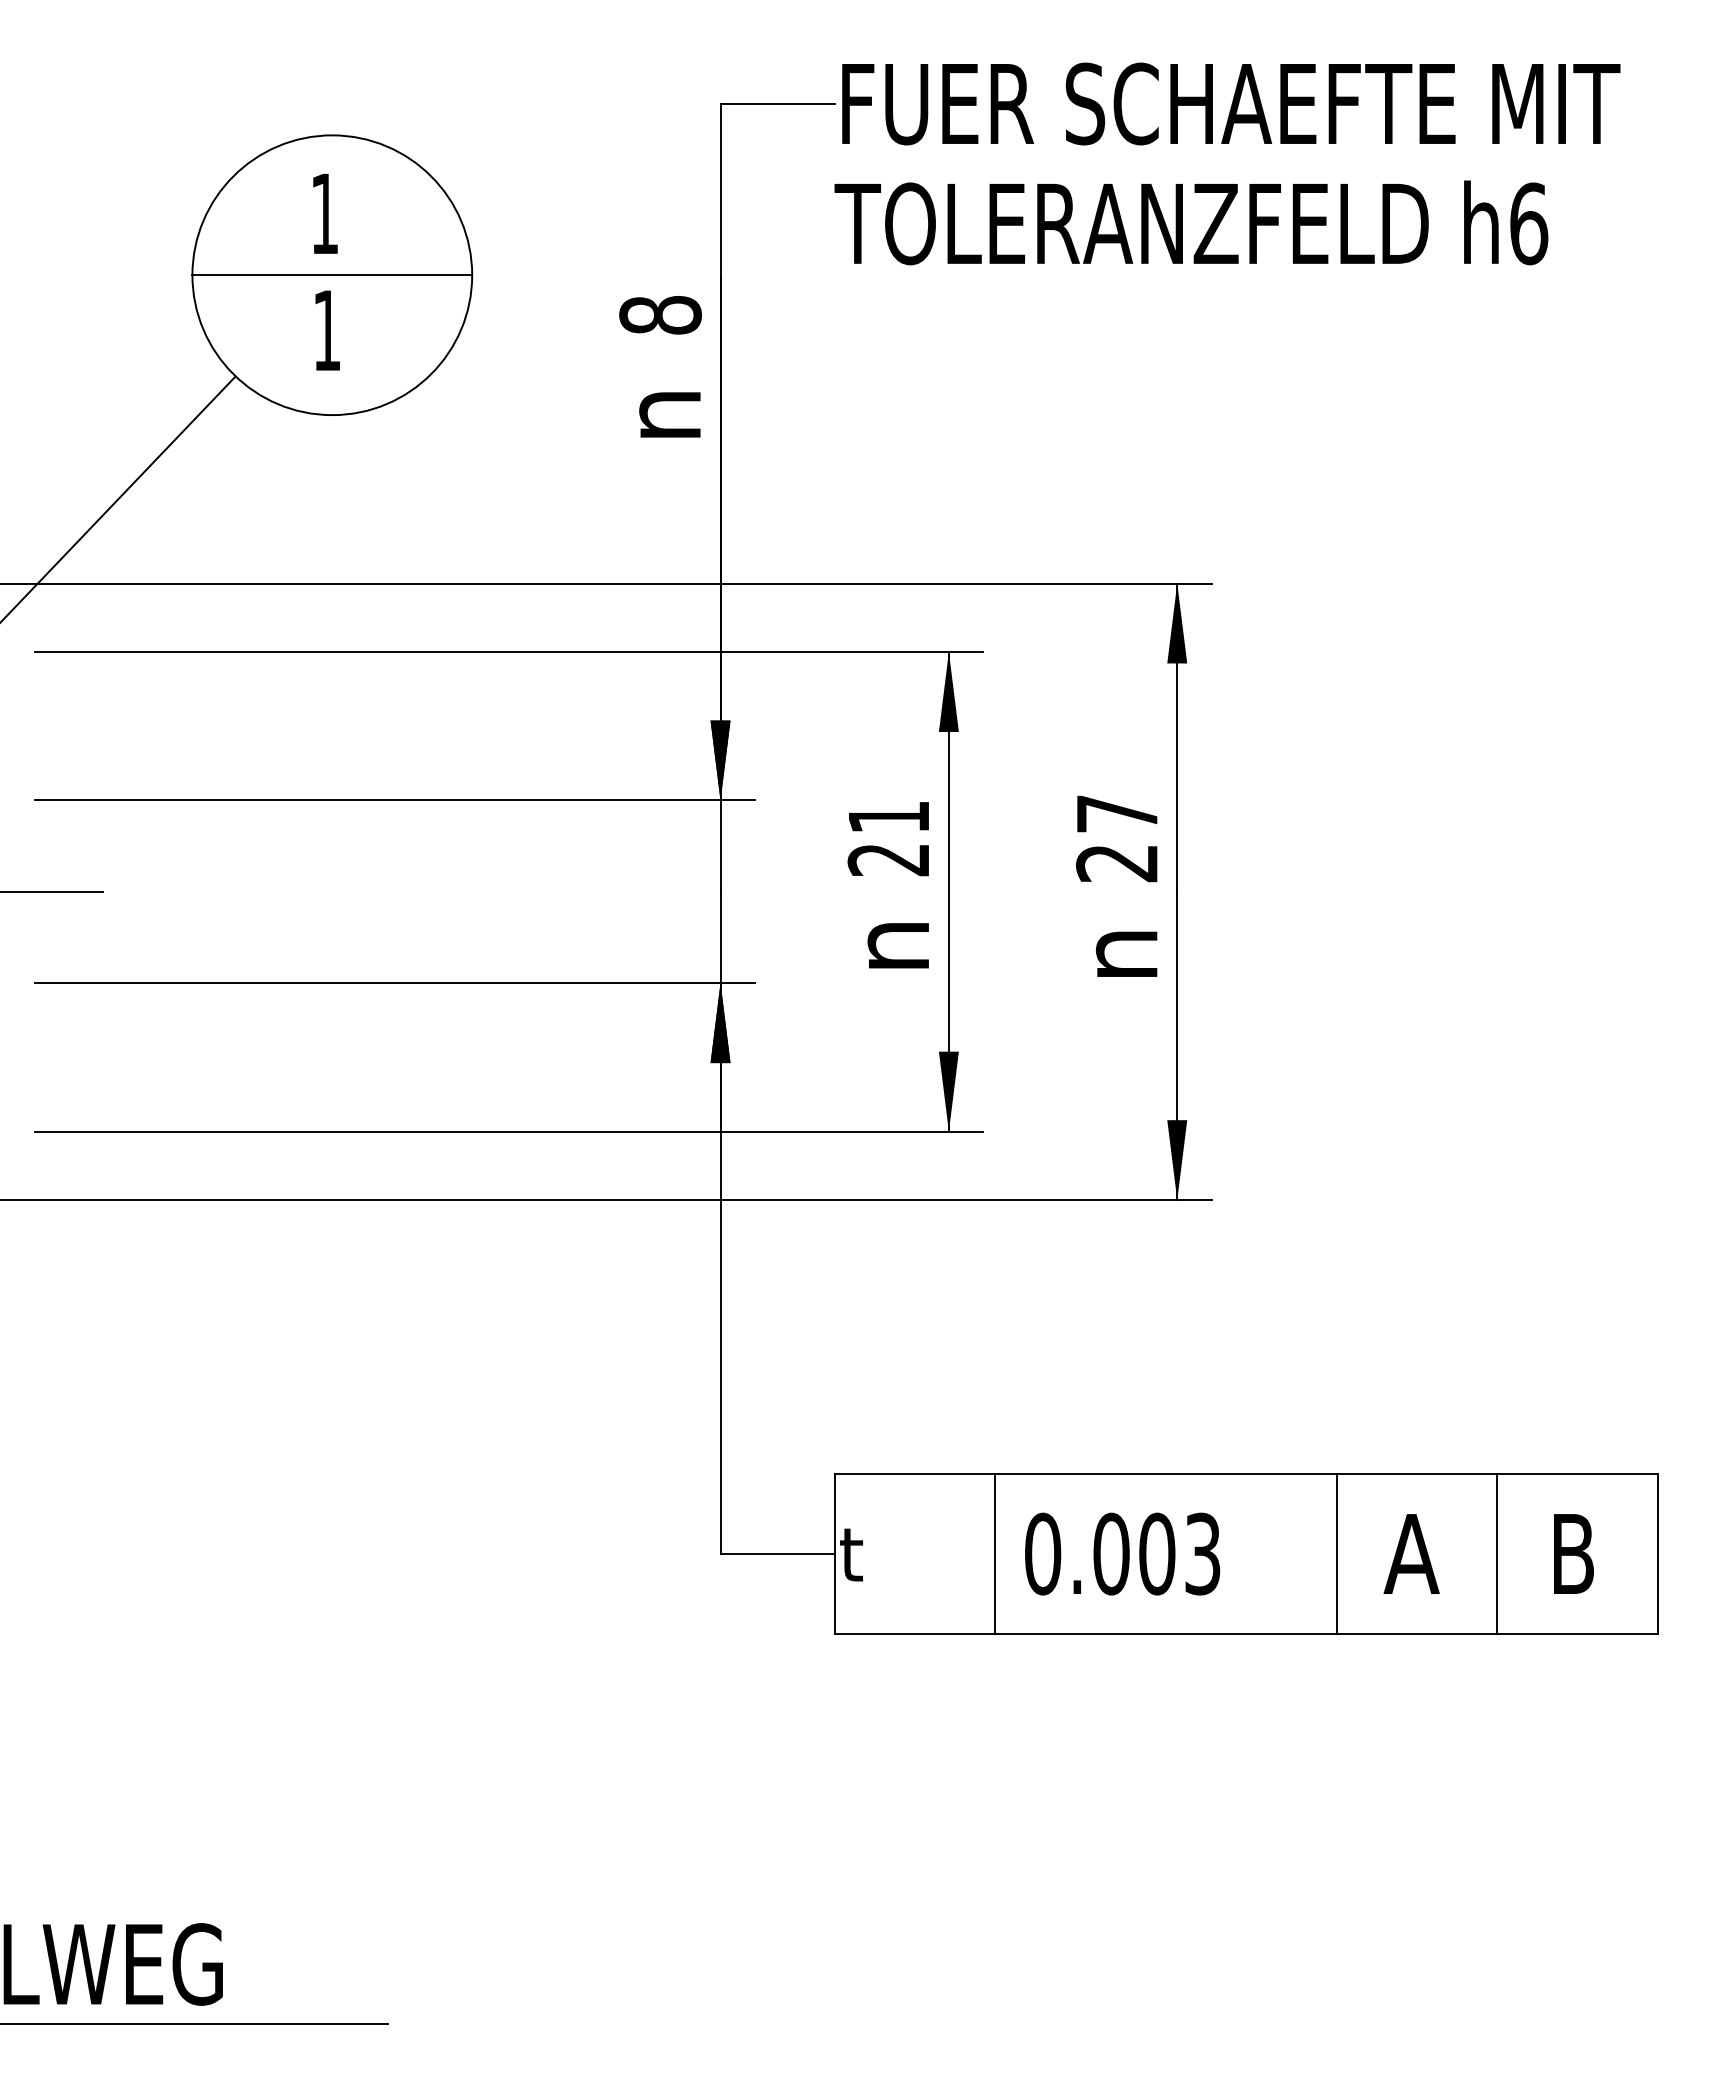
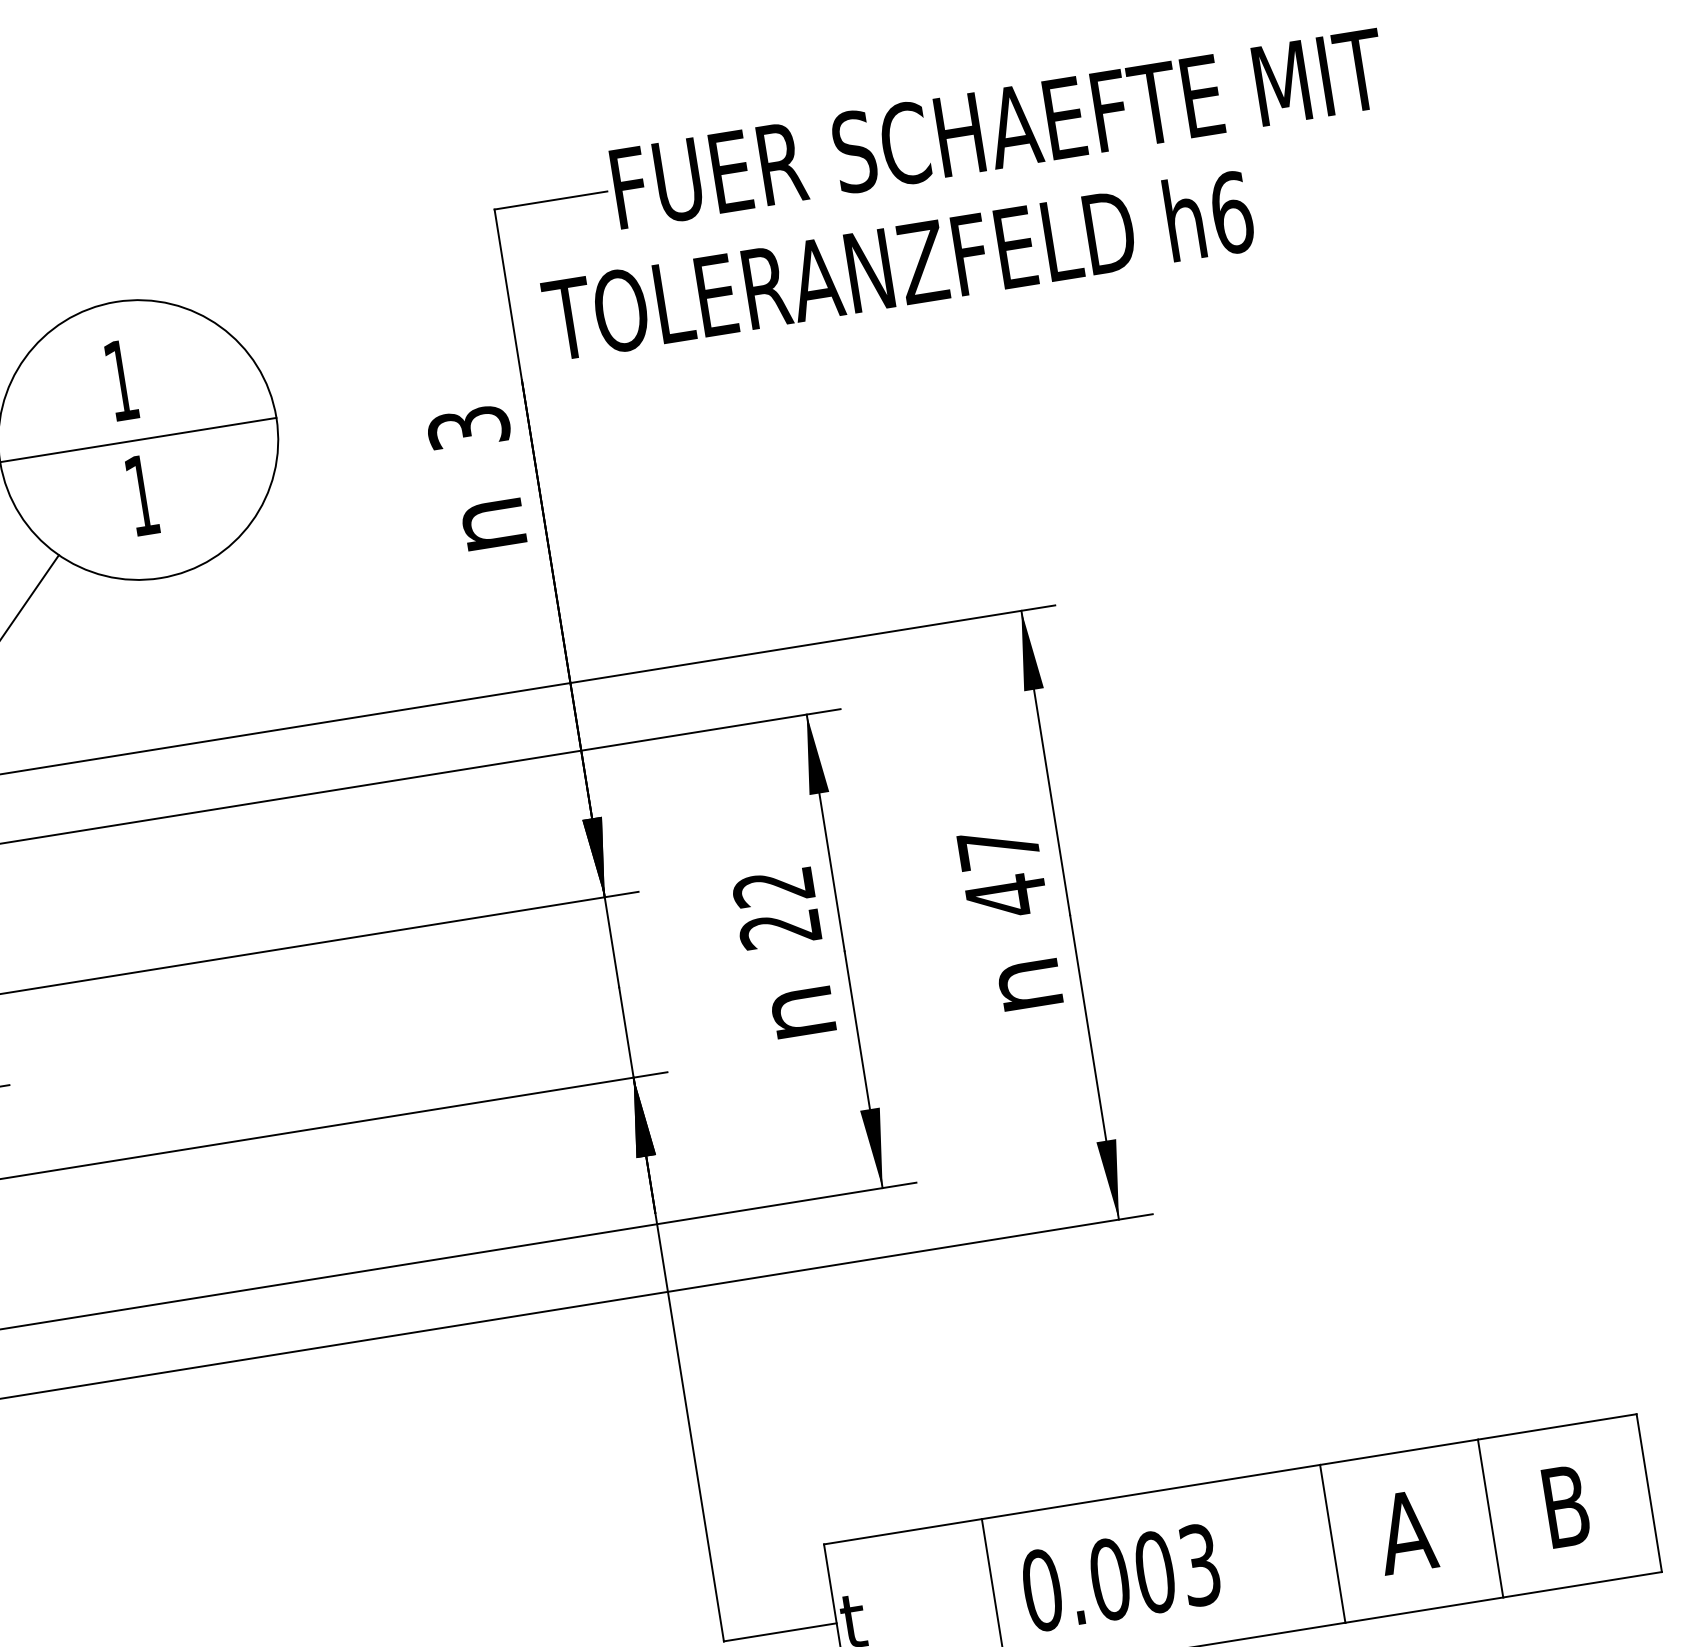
text: (1191, 222) -> (898, 264), moved
text: (660, 315) -> (468, 427), 8 -> 3
text: (887, 817) -> (772, 887), 21 -> 22
text: (1116, 862) -> (1005, 895), 27 -> 47

